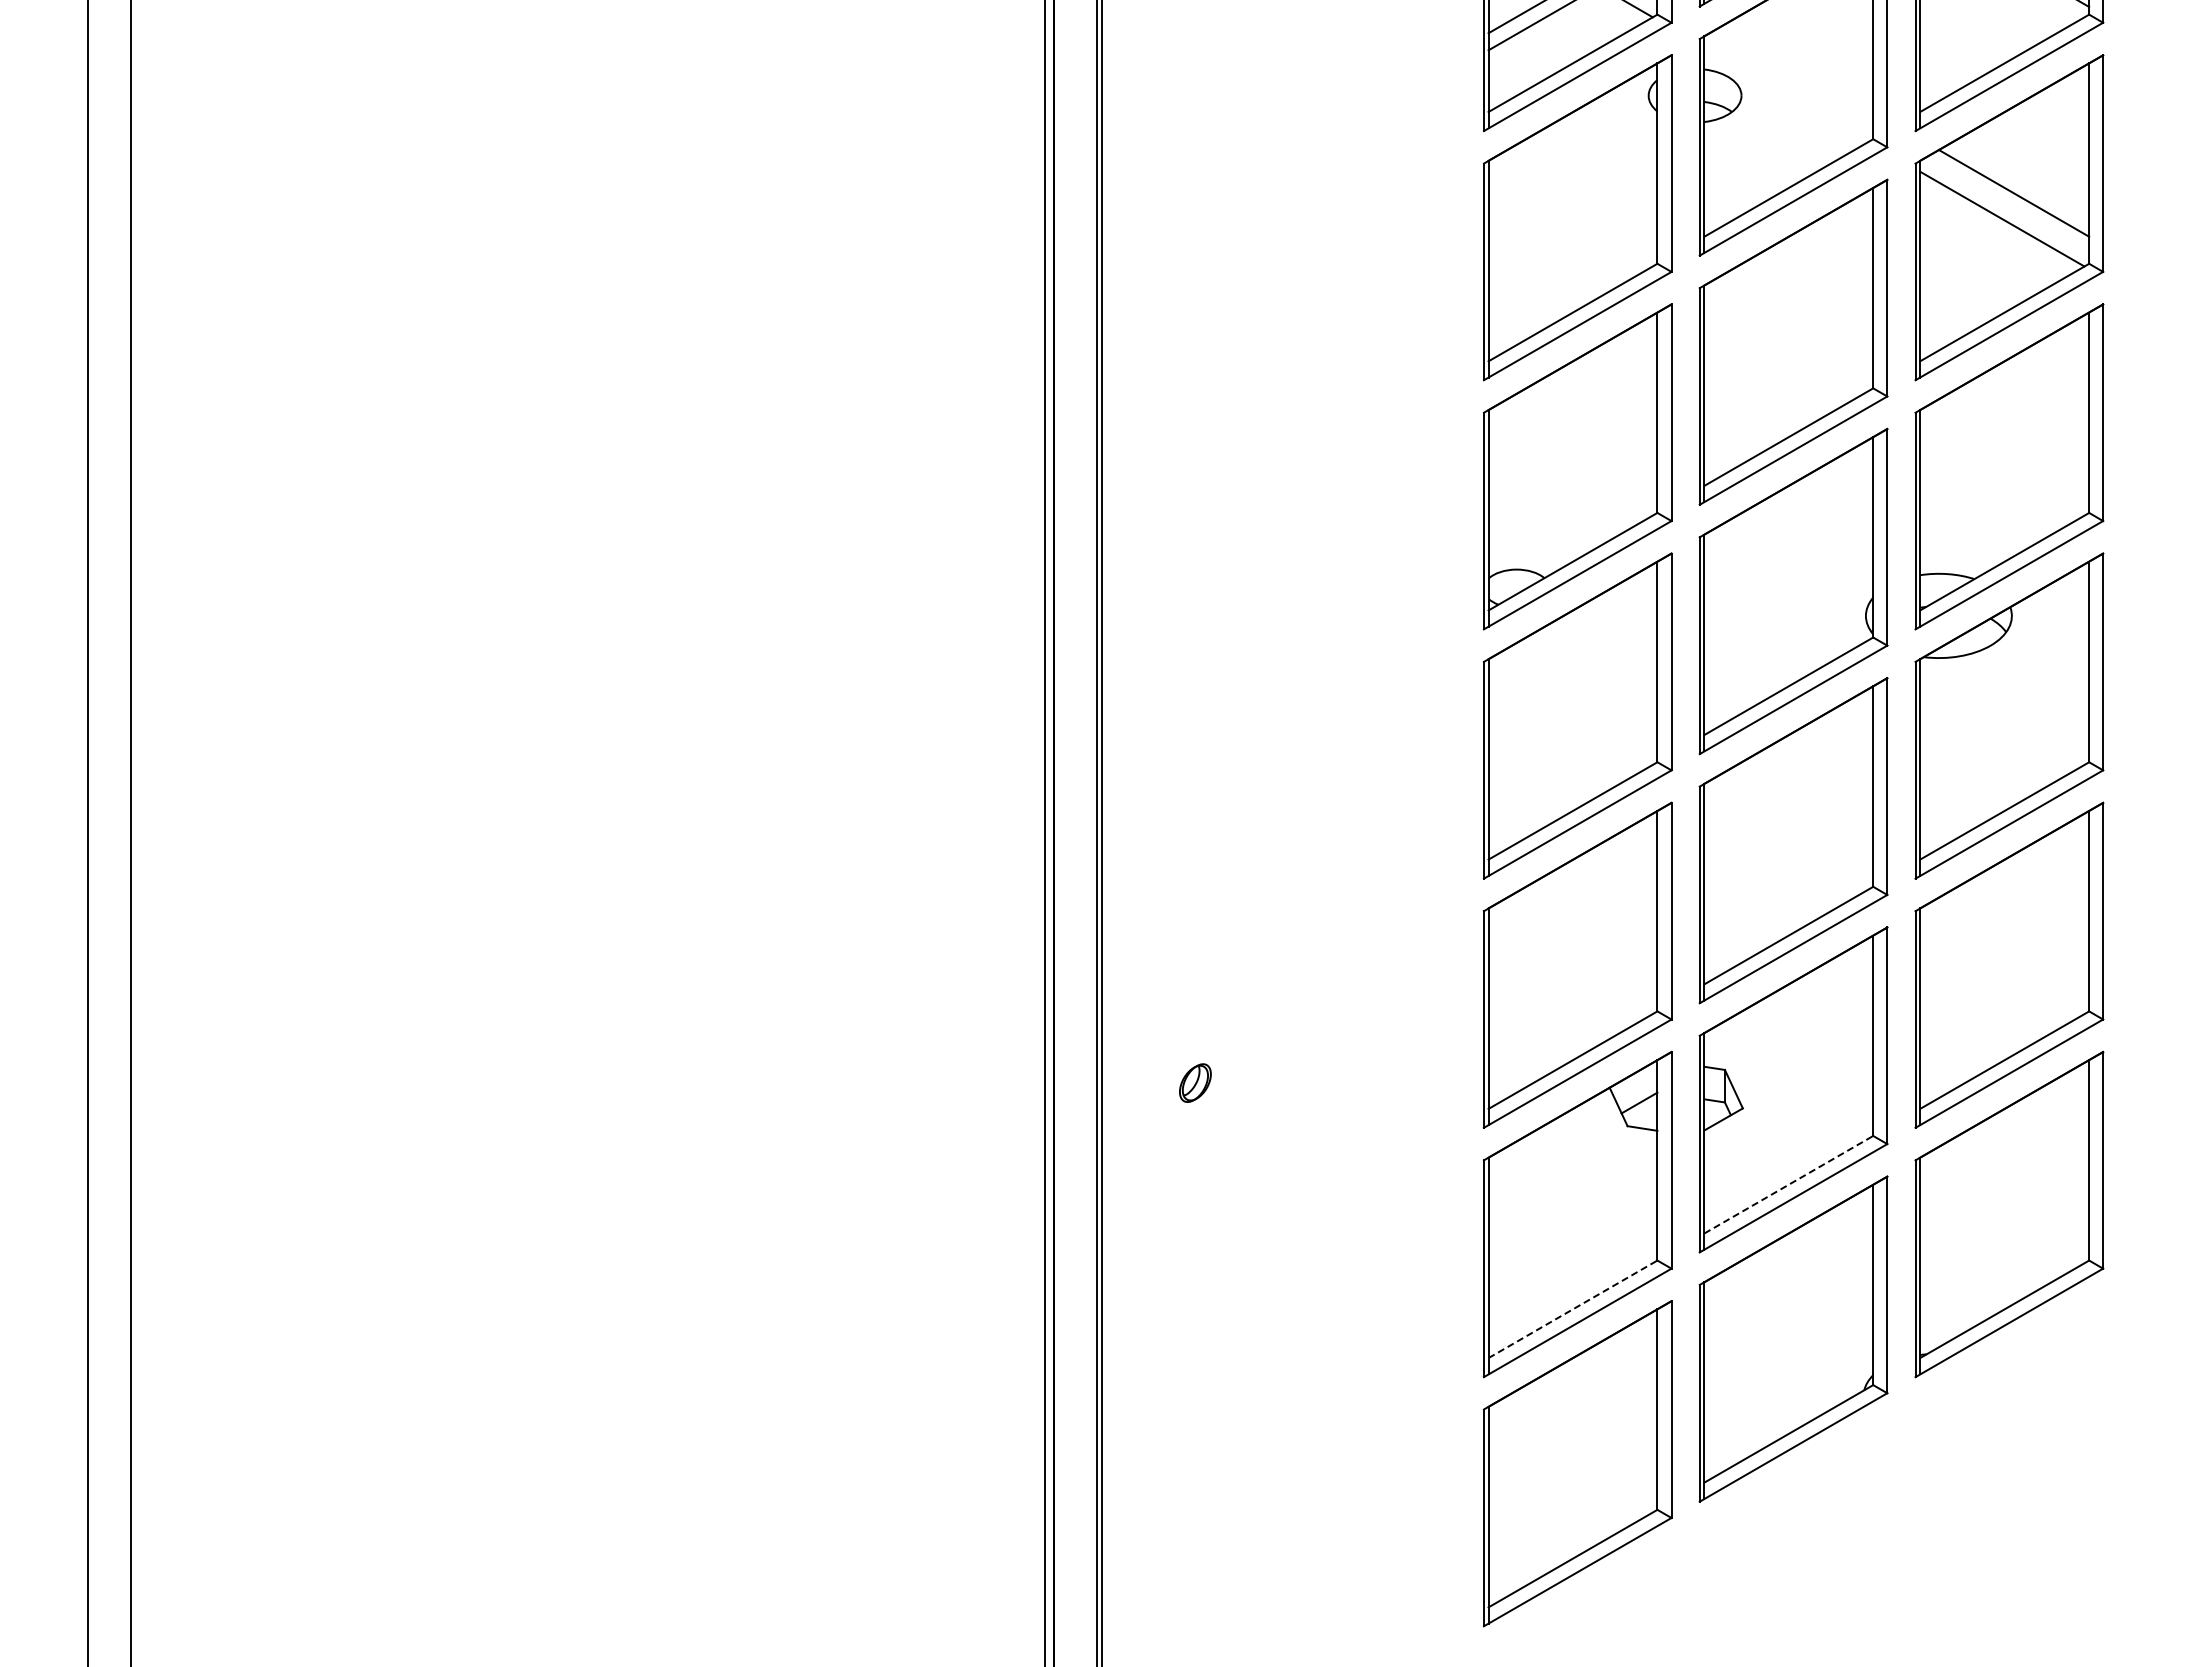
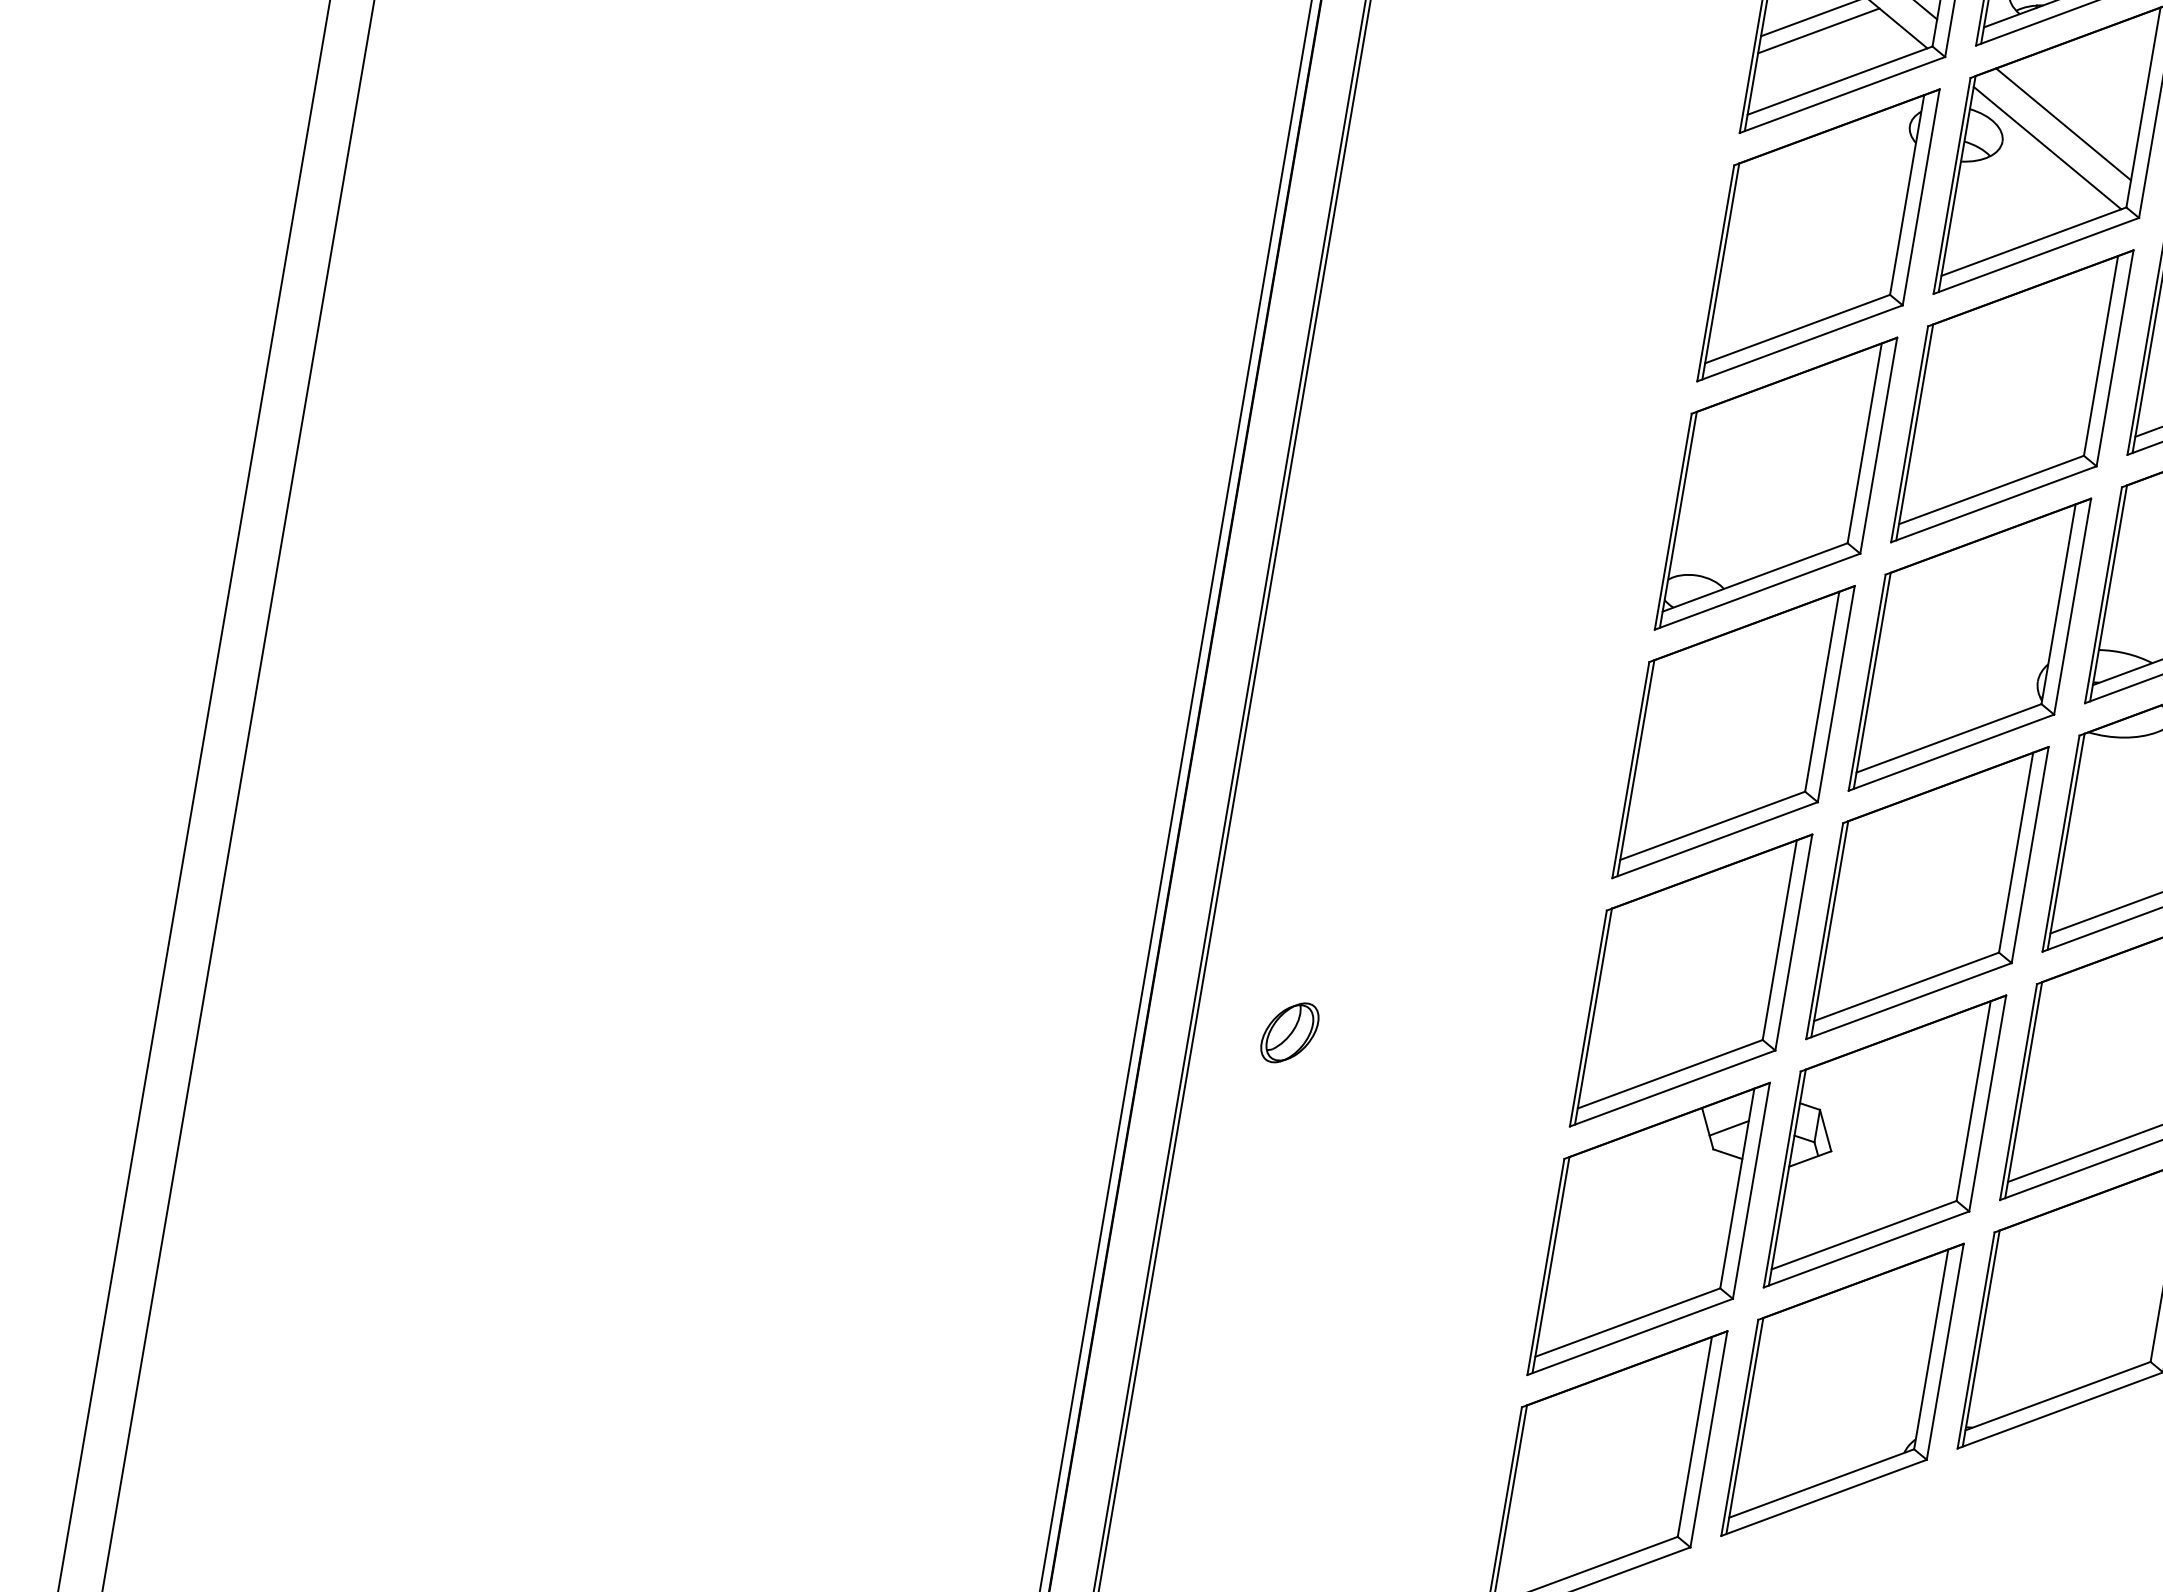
line: (1798, 68) -> (2063, 124), added
line: (1786, 94) -> (2047, 148), added
part: (1195, 1082) -> (1290, 1032), size x1.67
line: (1788, 1184) -> (1863, 1234), dashed -> solid
line: (1573, 1309) -> (1628, 1322), dashed -> solid

